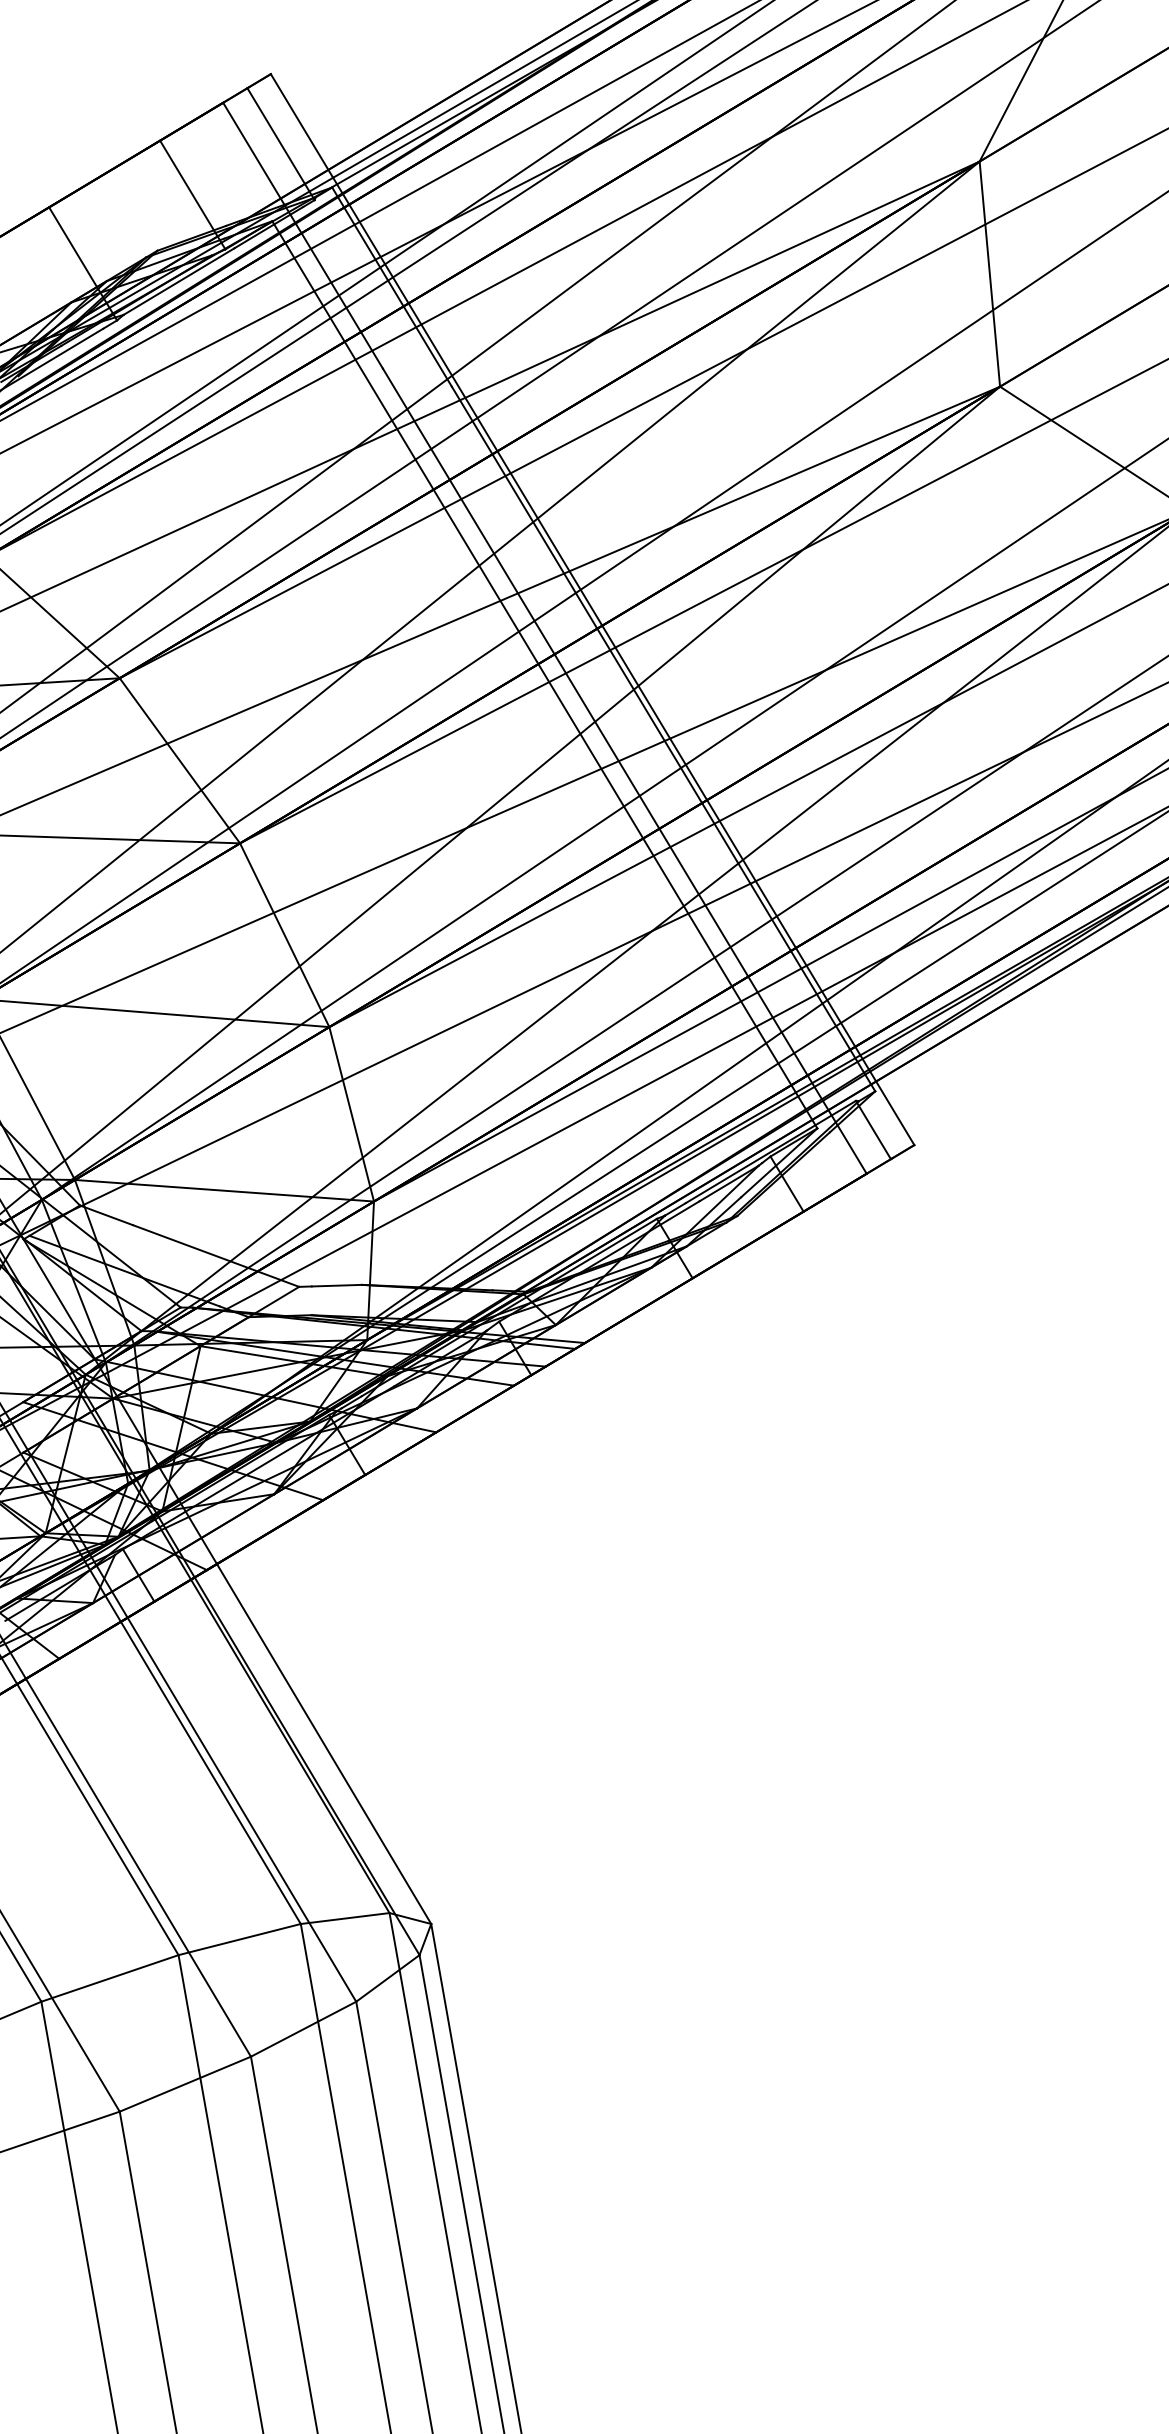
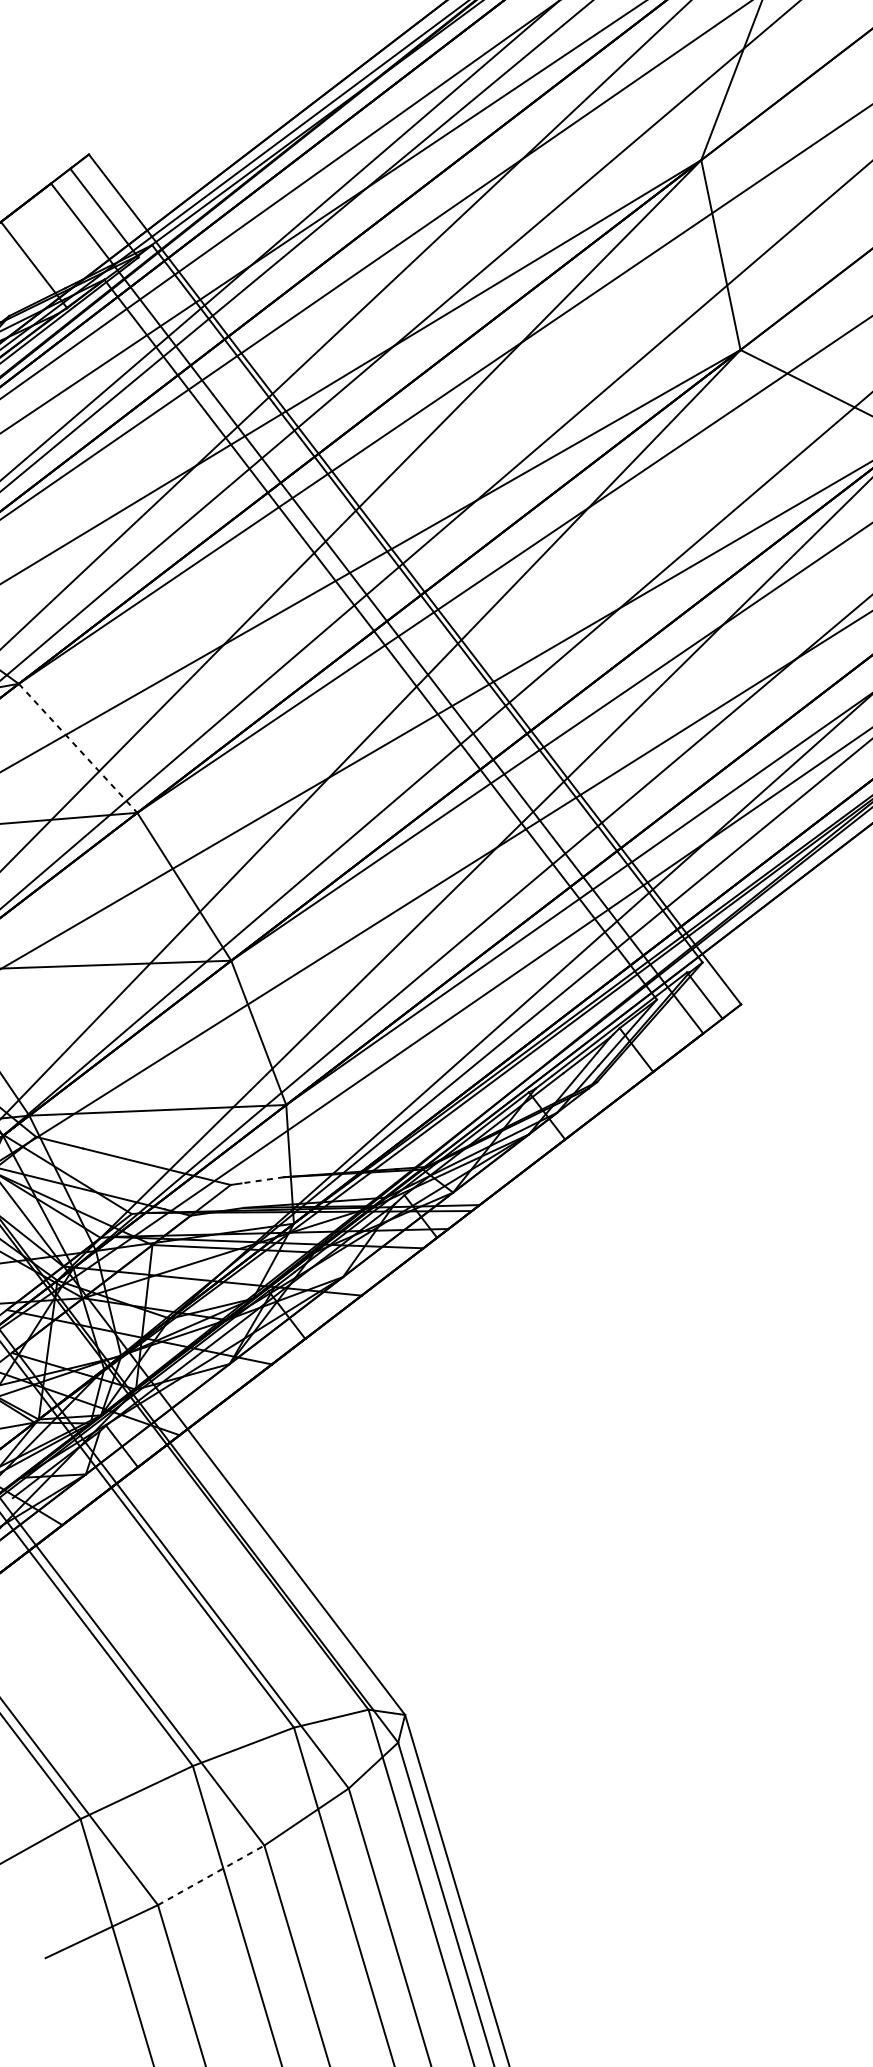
line: (180, 761) -> (78, 748), solid -> dashed
line: (336, 1285) -> (262, 1180), solid -> dashed
line: (185, 2084) -> (211, 1875), solid -> dashed

